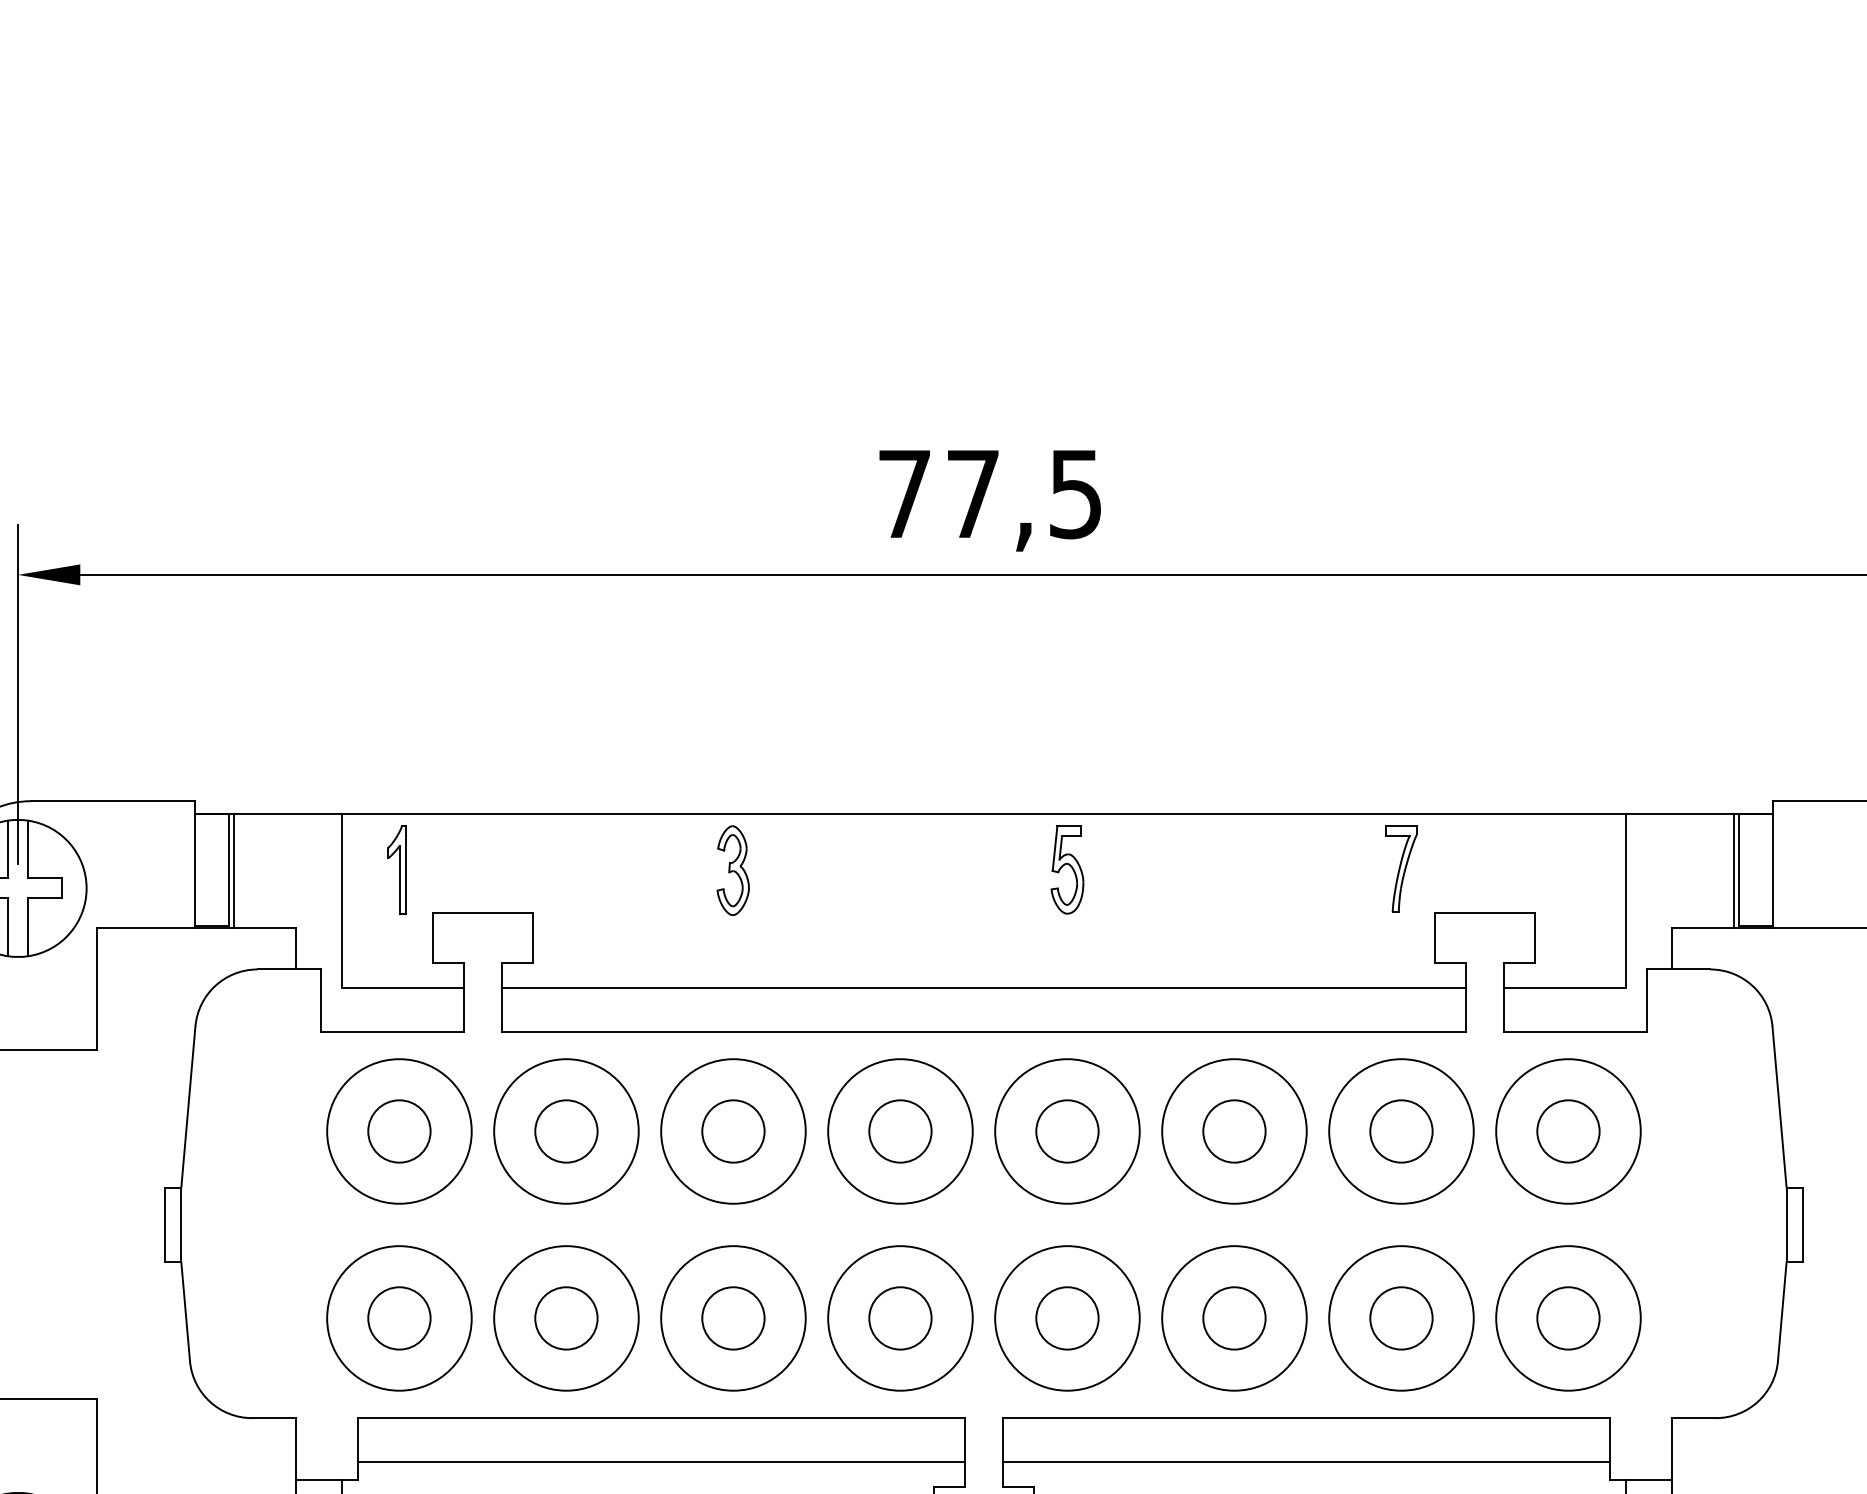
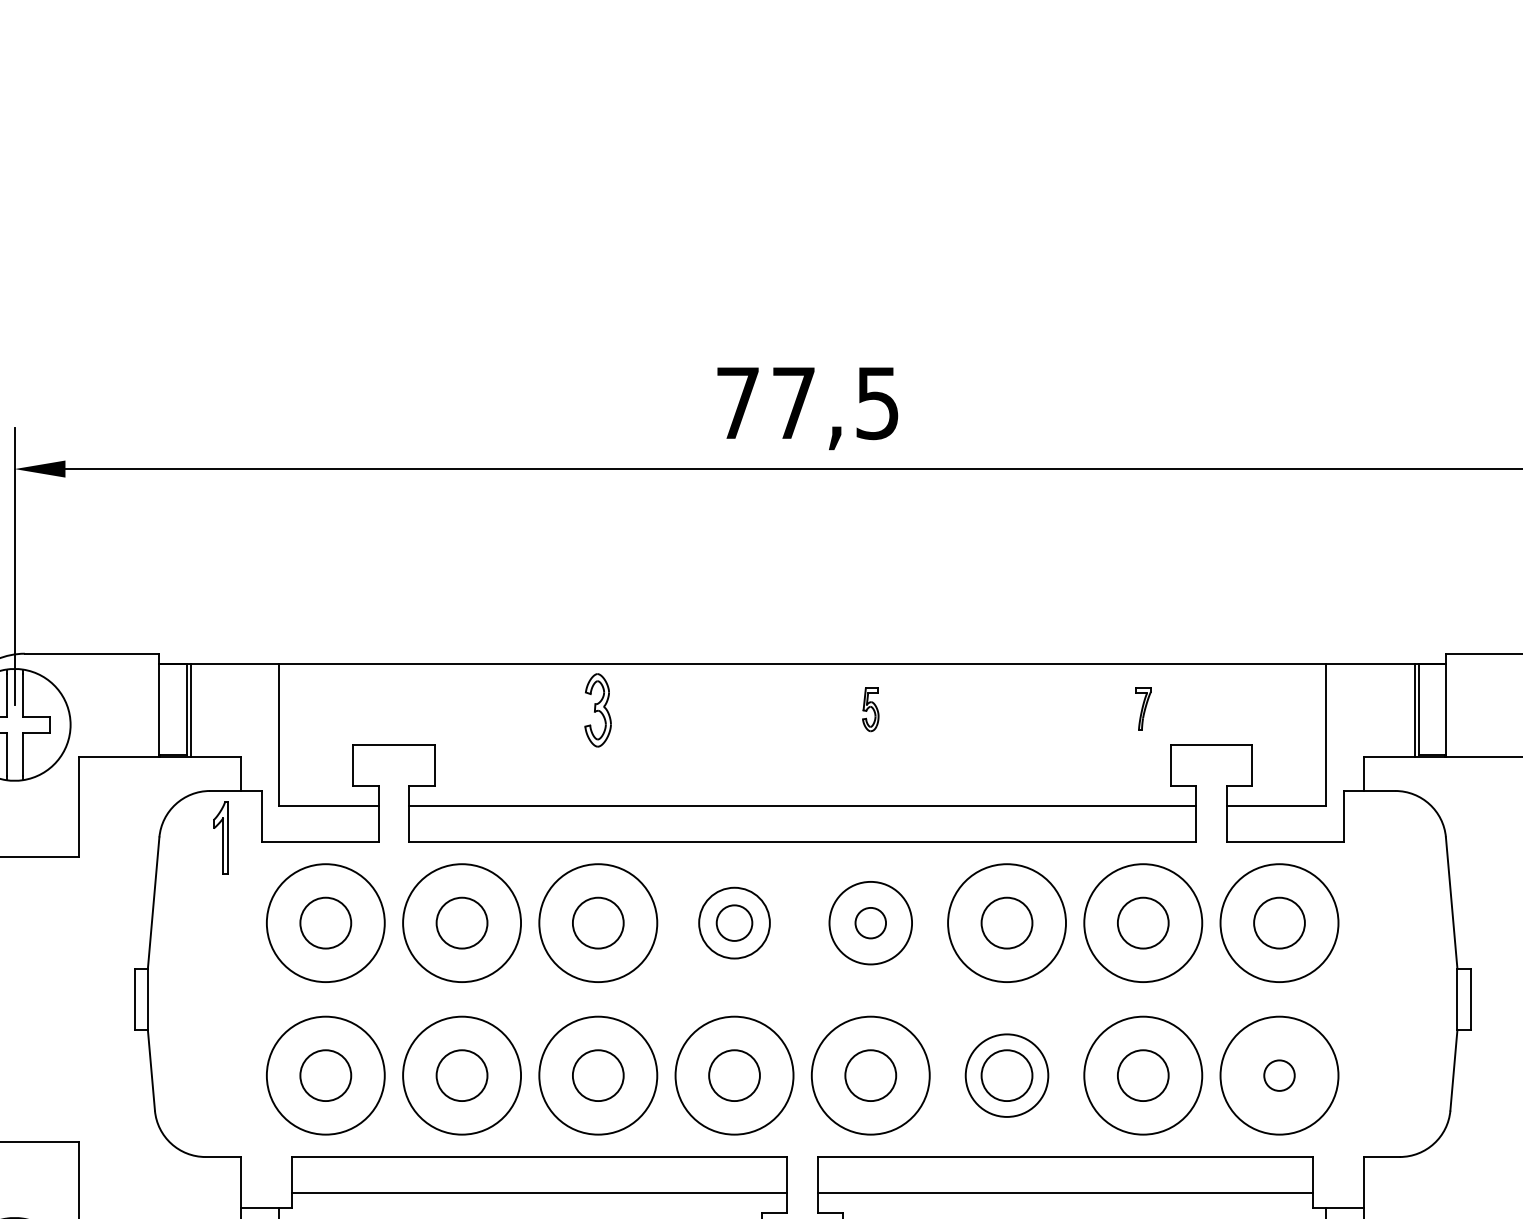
part: (1401, 868) -> (1143, 708), size x0.6
part: (396, 869) -> (220, 837), moved
part: (1067, 869) -> (870, 709), size x0.6
circle: (900, 1131) -> (734, 923), size x0.6
circle: (900, 1131) -> (734, 923), size x0.7
circle: (1067, 1131) -> (870, 923), size x0.6
circle: (1067, 1131) -> (870, 923), size x0.7
circle: (1234, 1318) -> (1007, 1075), size x0.7
circle: (1568, 1318) -> (1279, 1075), size x0.6

